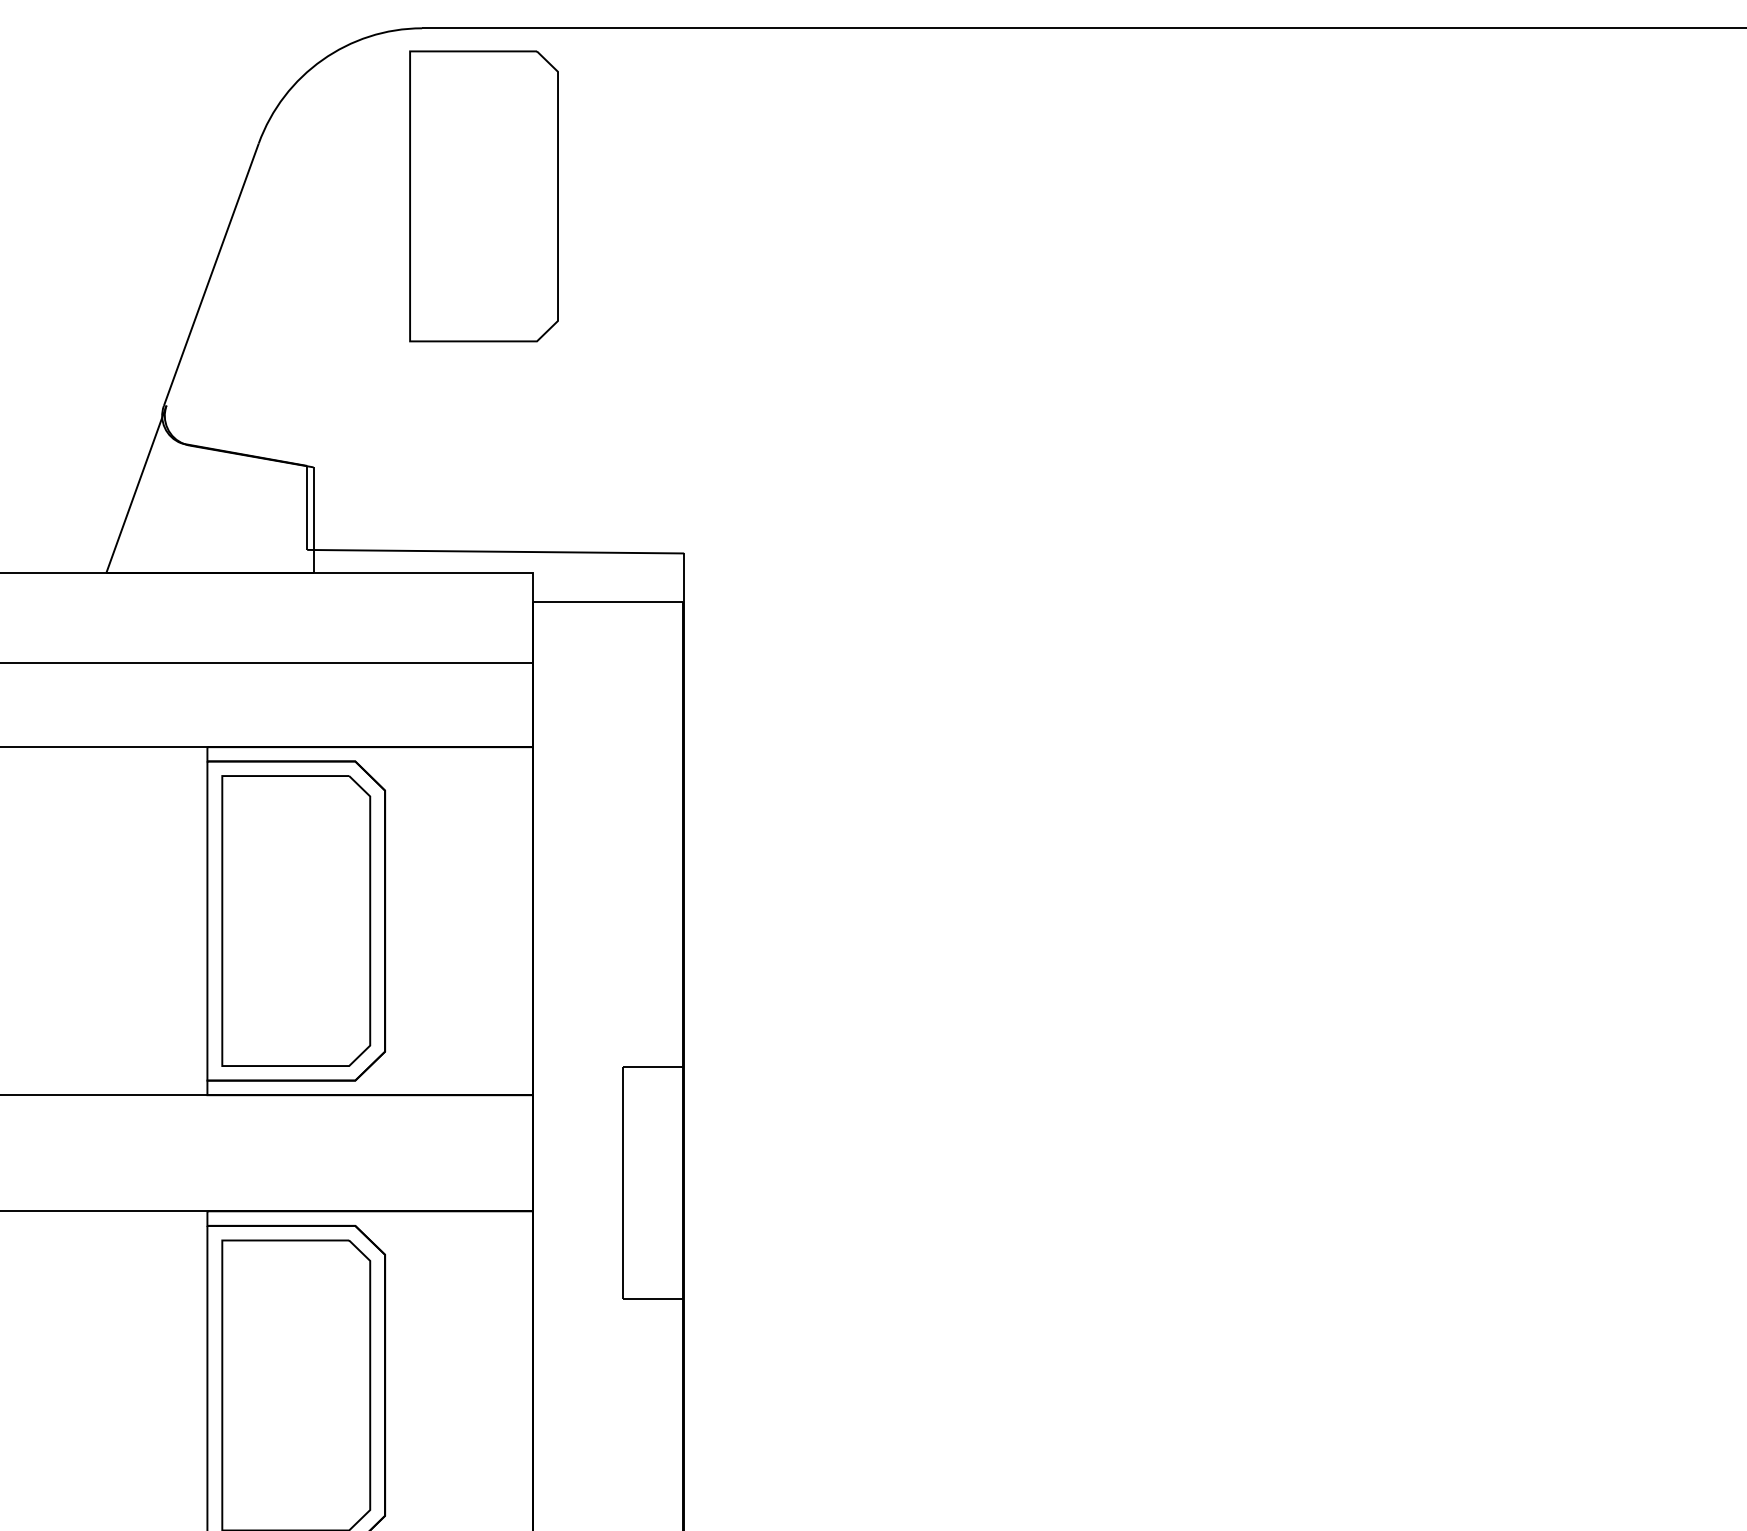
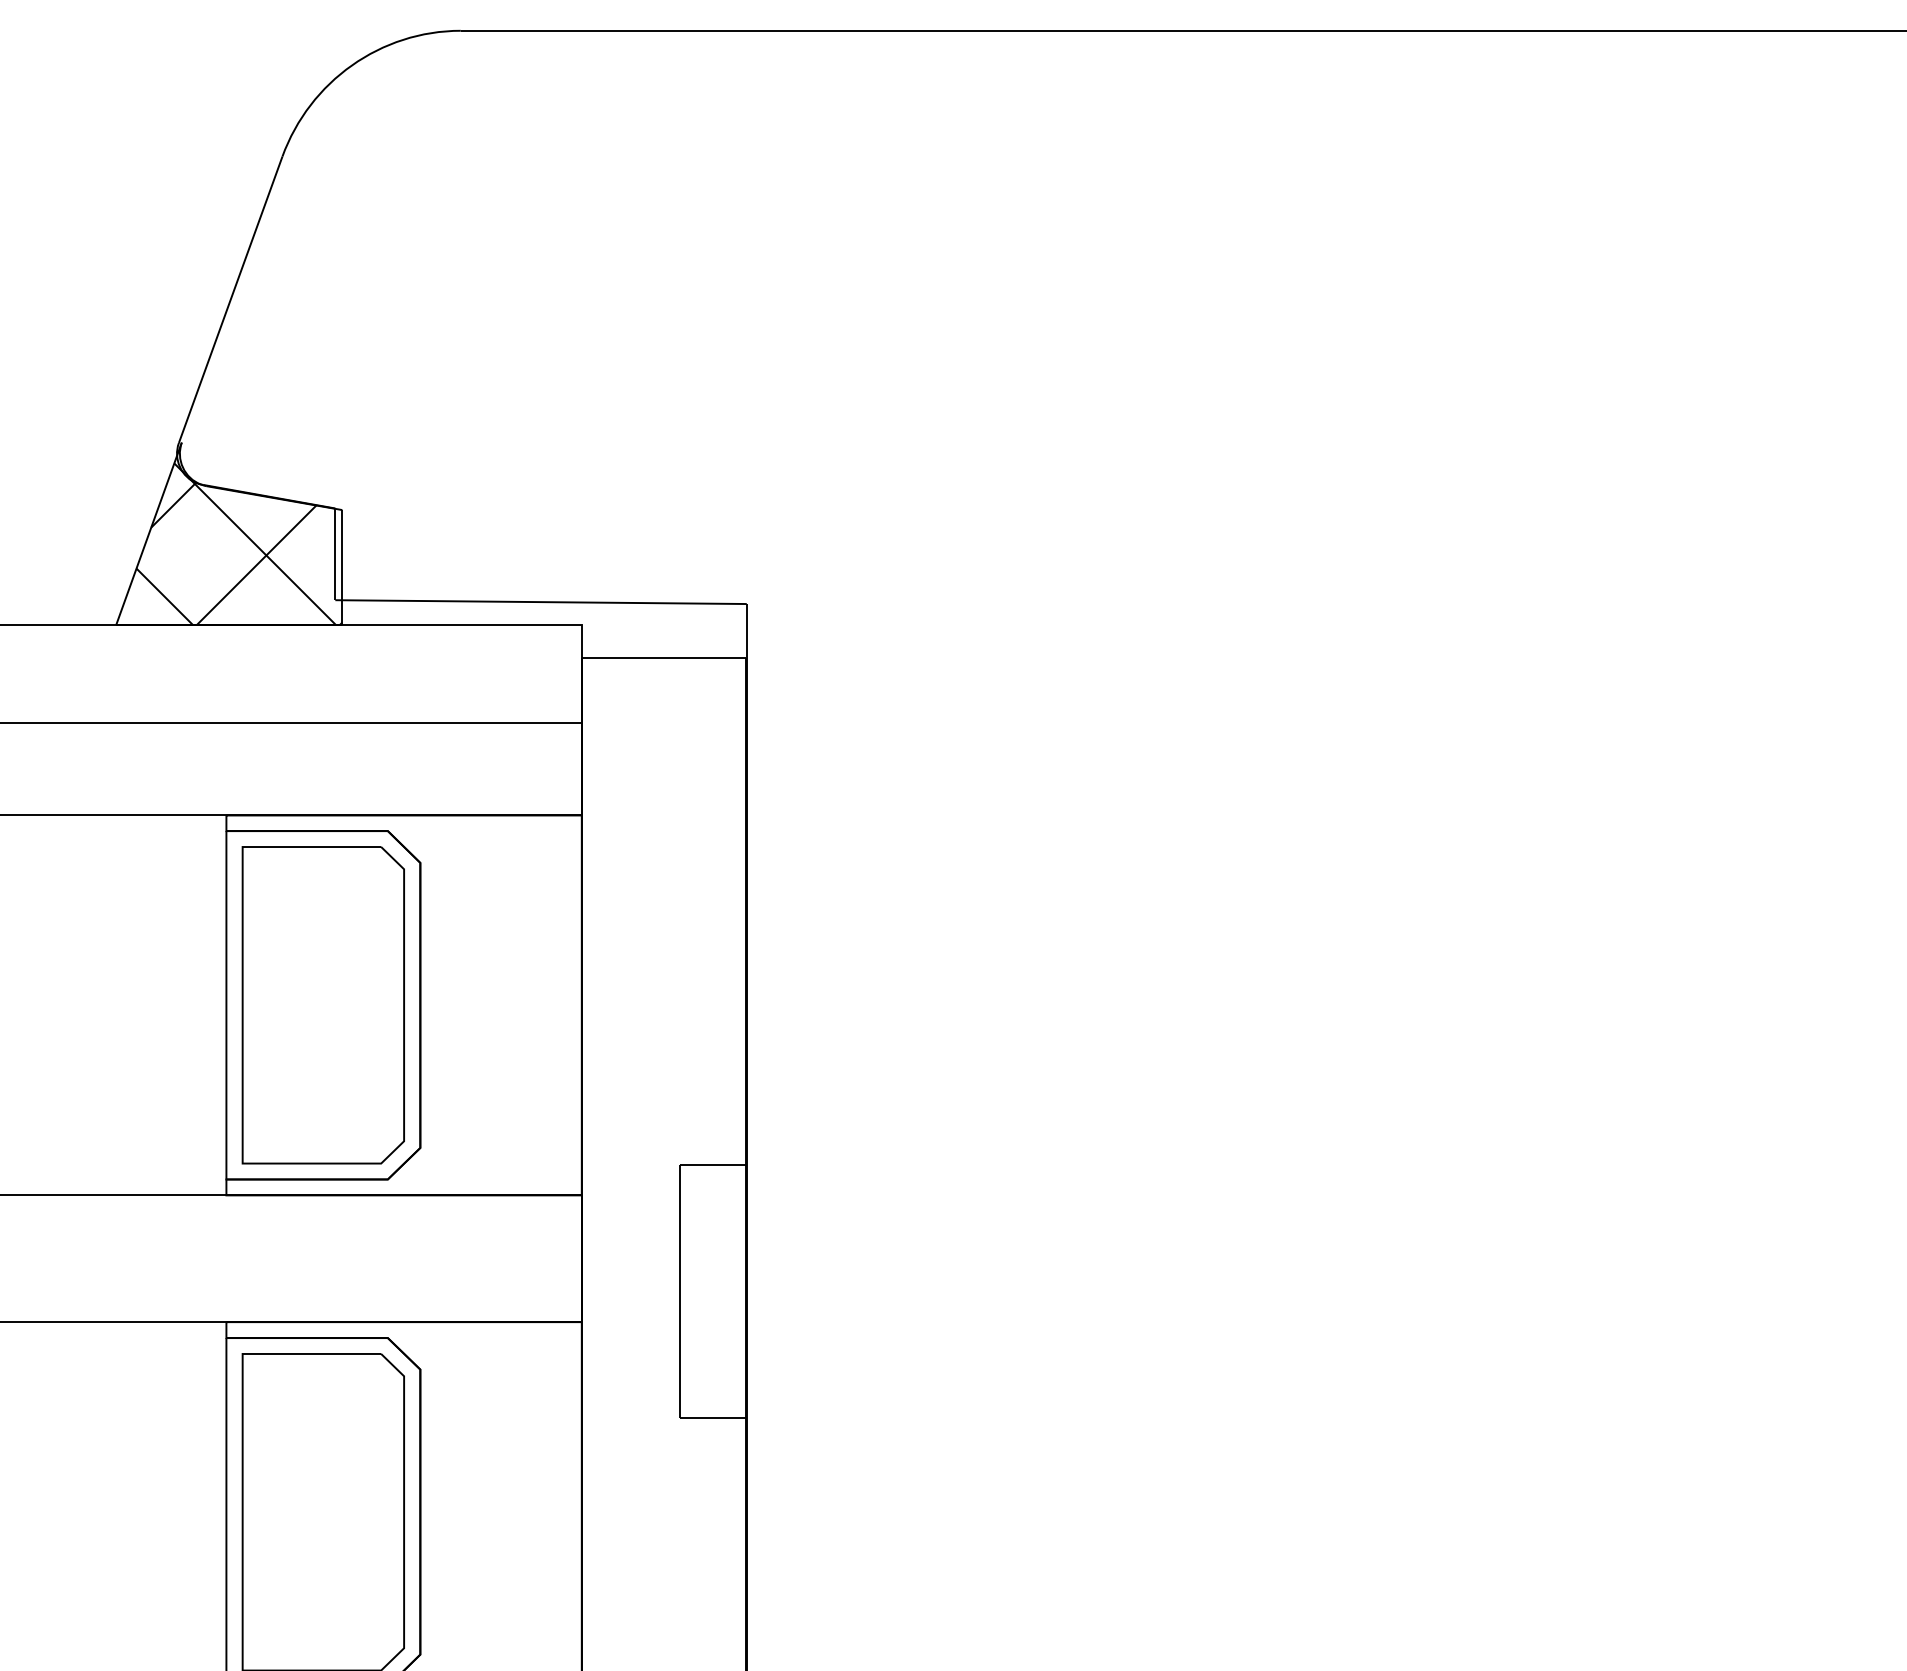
part: (483, 196) -> (527, 214), removed
hatch: (219, 498) -> (239, 544), added

